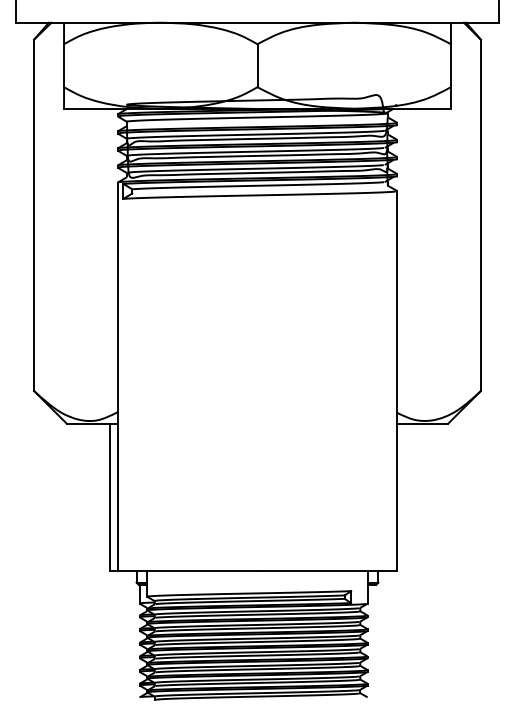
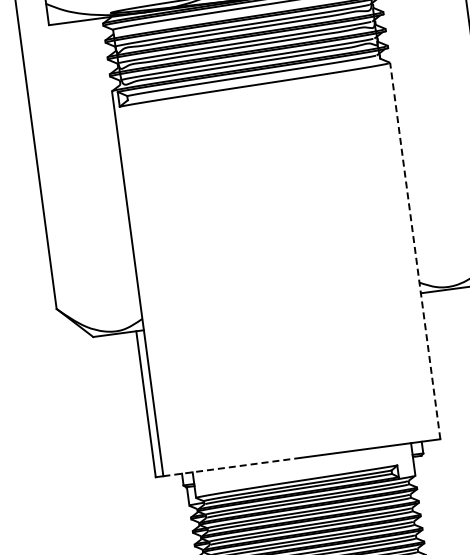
line: (397, 380) -> (415, 250), solid -> dashed
line: (187, 570) -> (232, 466), solid -> dashed

